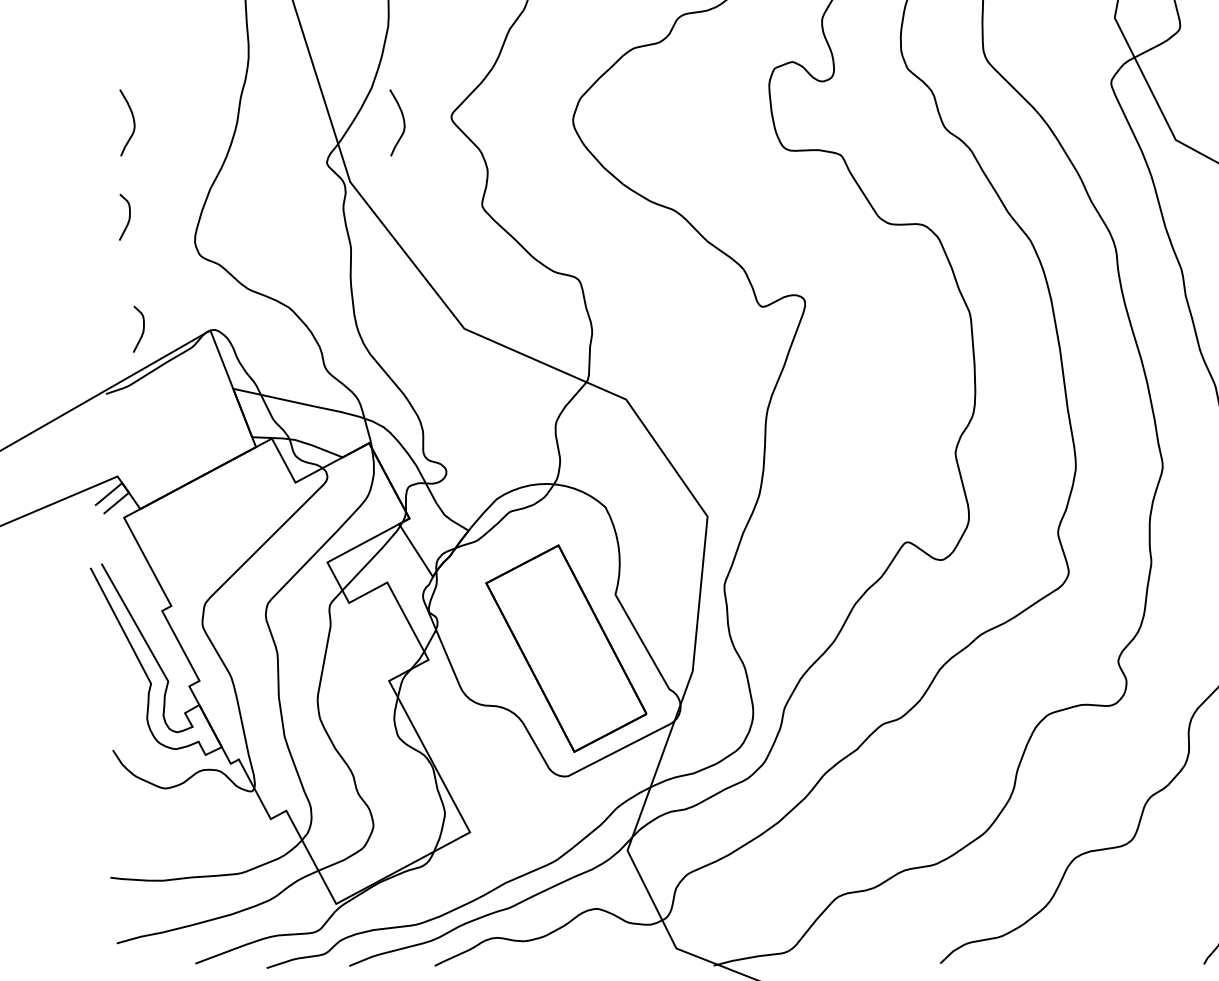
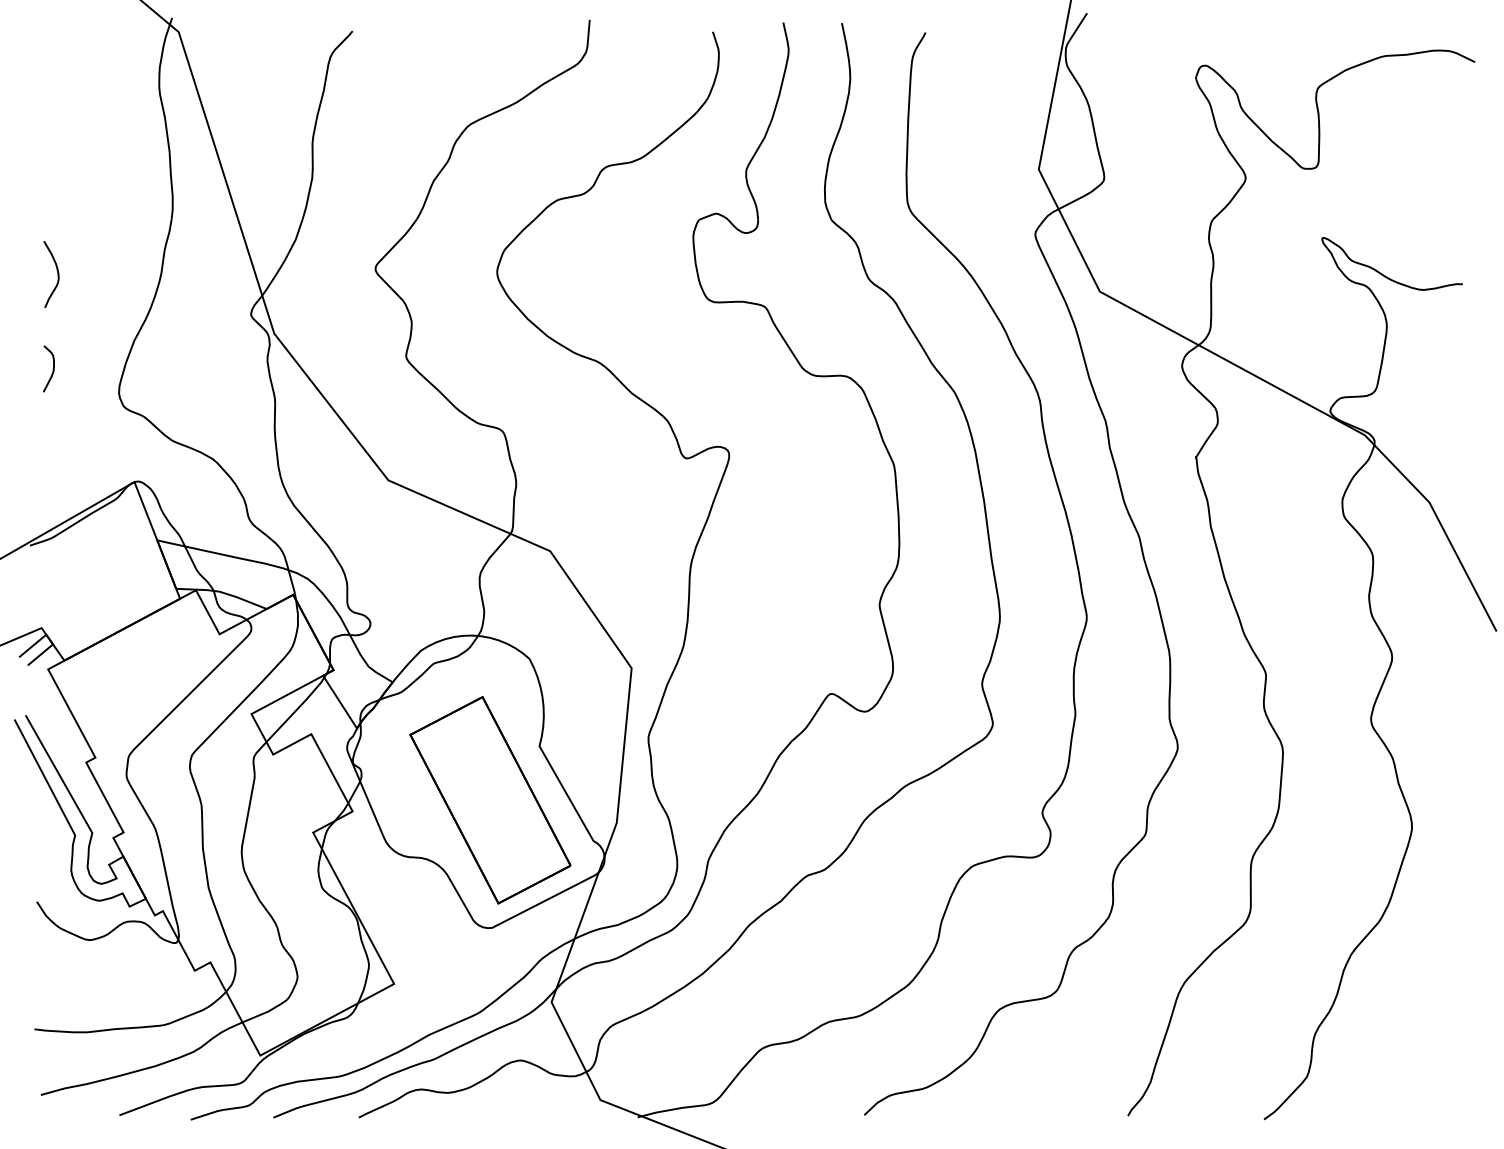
curve: (403, 122) -> (327, 274), removed
curve: (142, 329) -> (66, 481), removed

